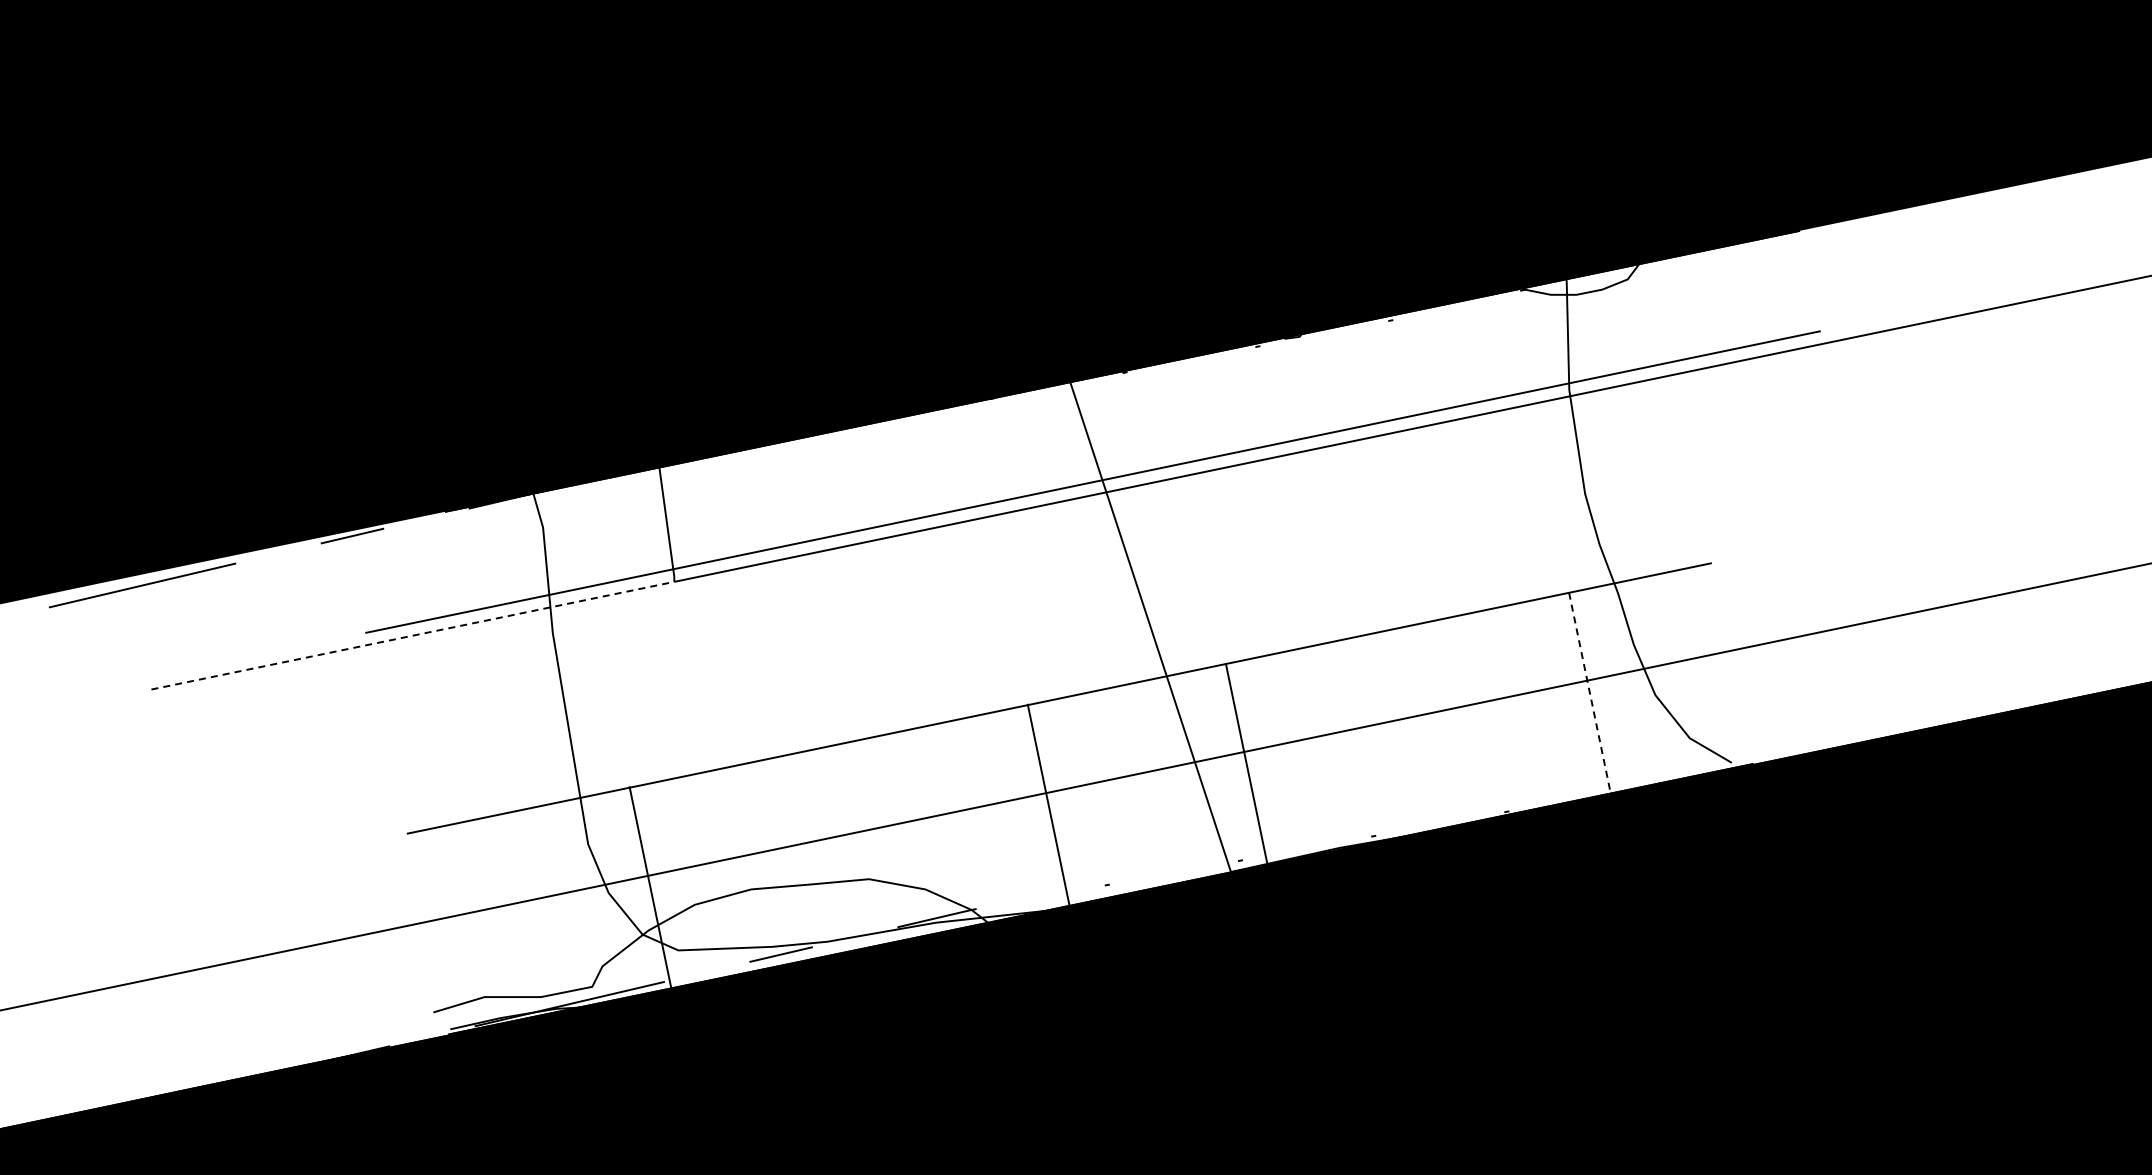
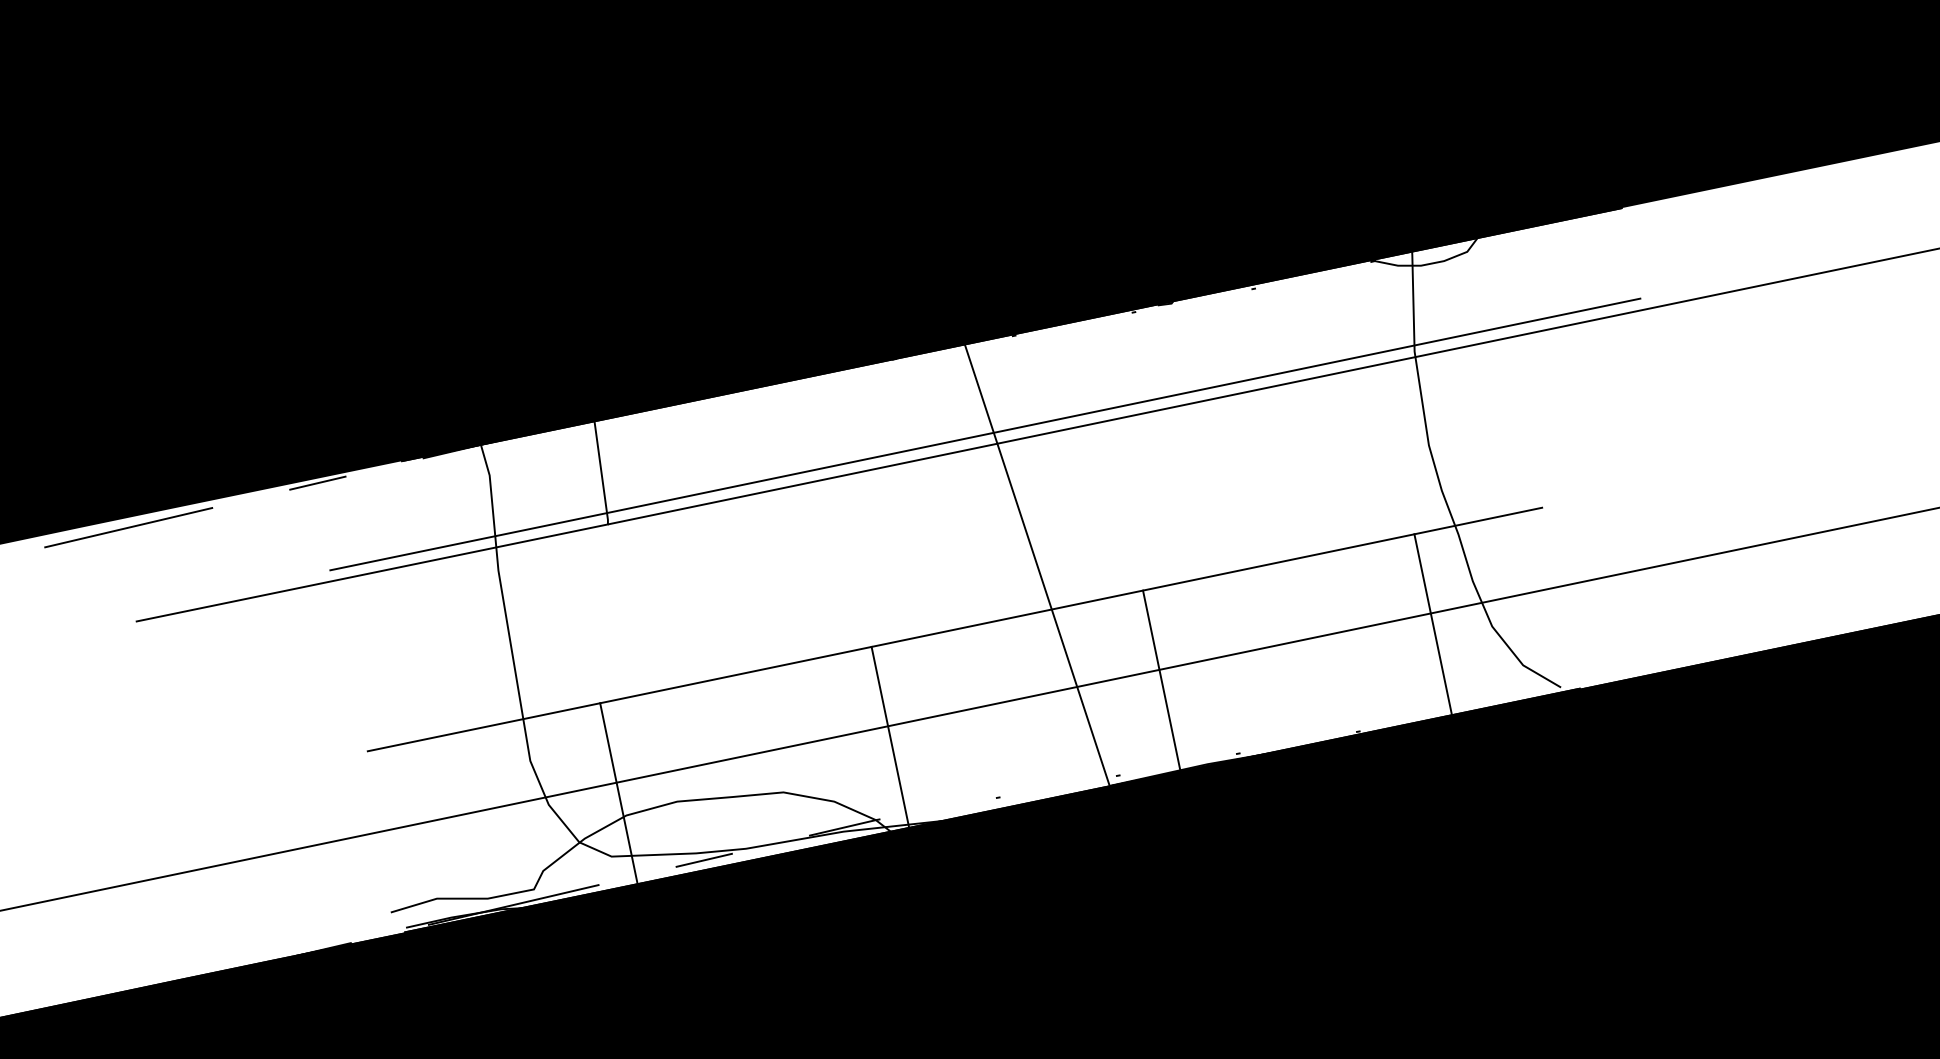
line: (412, 635) -> (371, 572), dashed -> solid
line: (1589, 693) -> (1432, 625), dashed -> solid
line: (1246, 764) -> (1161, 680), moved
line: (1048, 804) -> (890, 736), moved
line: (650, 887) -> (618, 793), moved

